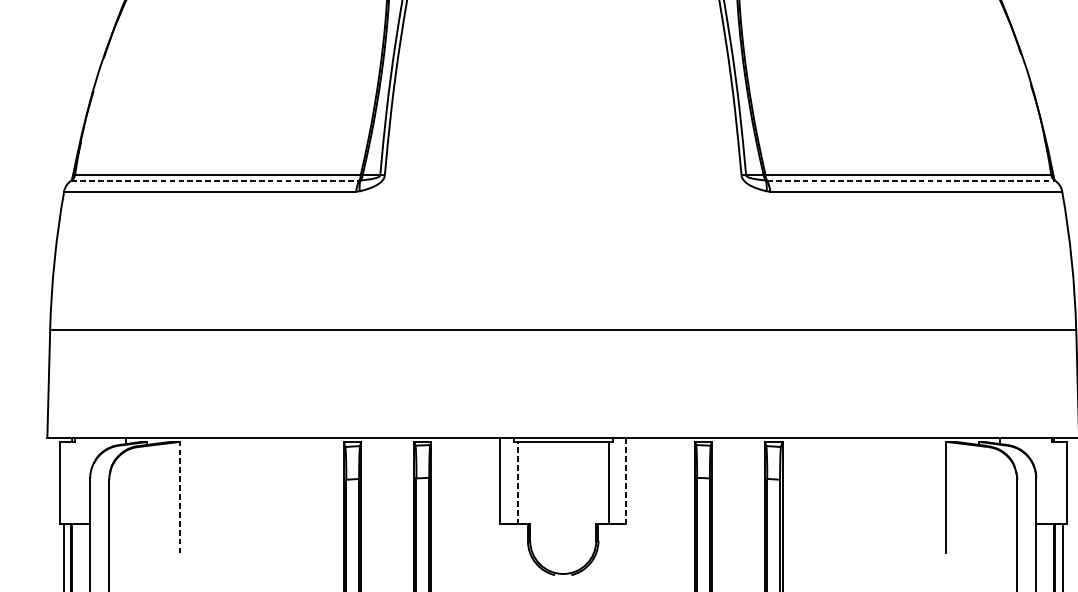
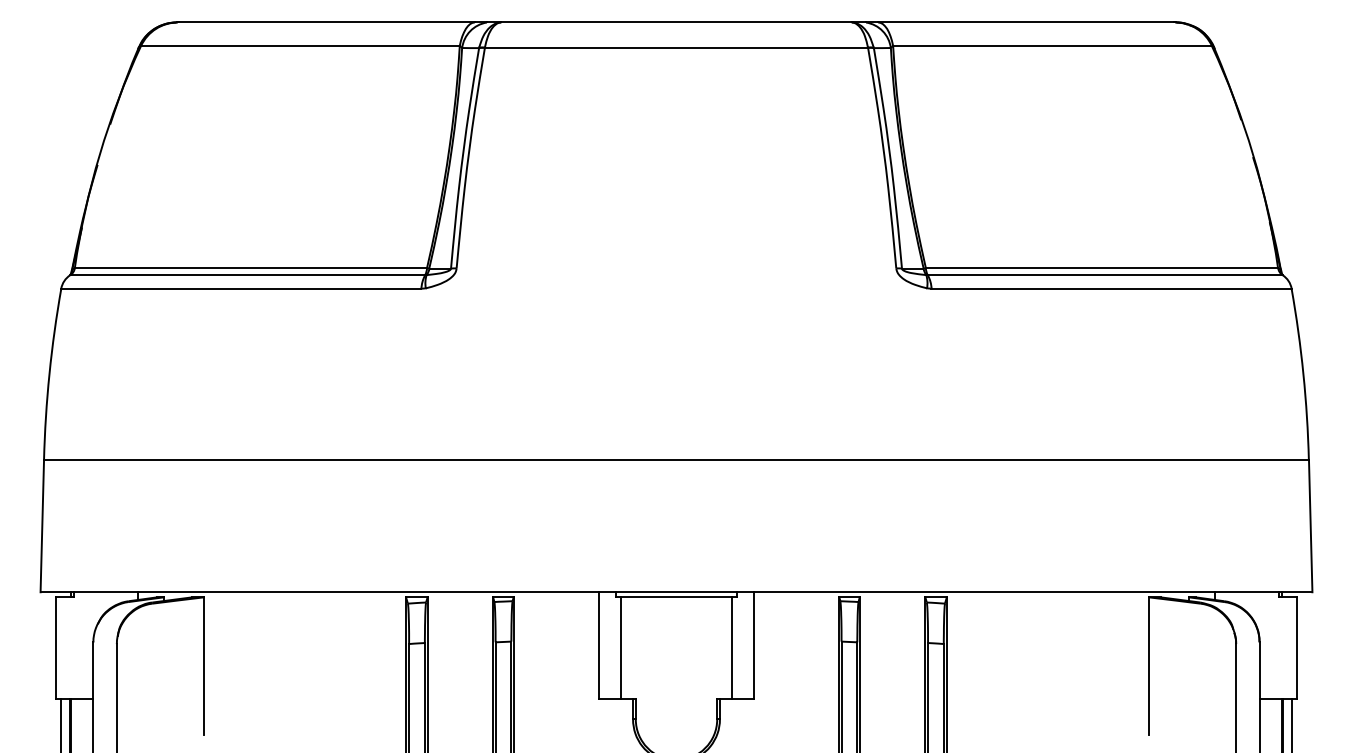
line: (216, 180) -> (248, 275), dashed -> solid
line: (911, 180) -> (1105, 275), dashed -> solid
line: (626, 480) -> (754, 645), dashed -> solid
line: (517, 483) -> (620, 648), dashed -> solid
line: (179, 498) -> (203, 666), dashed -> solid

